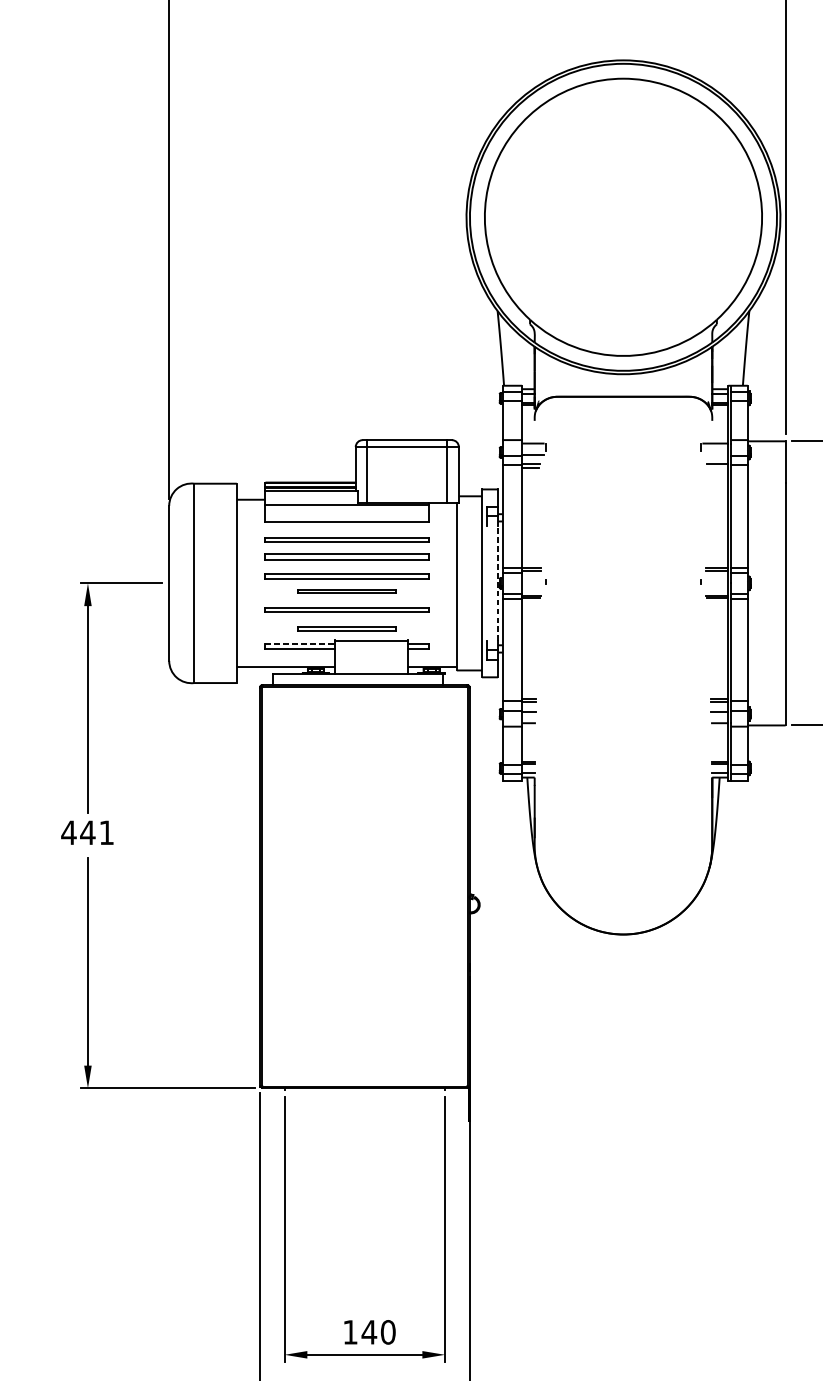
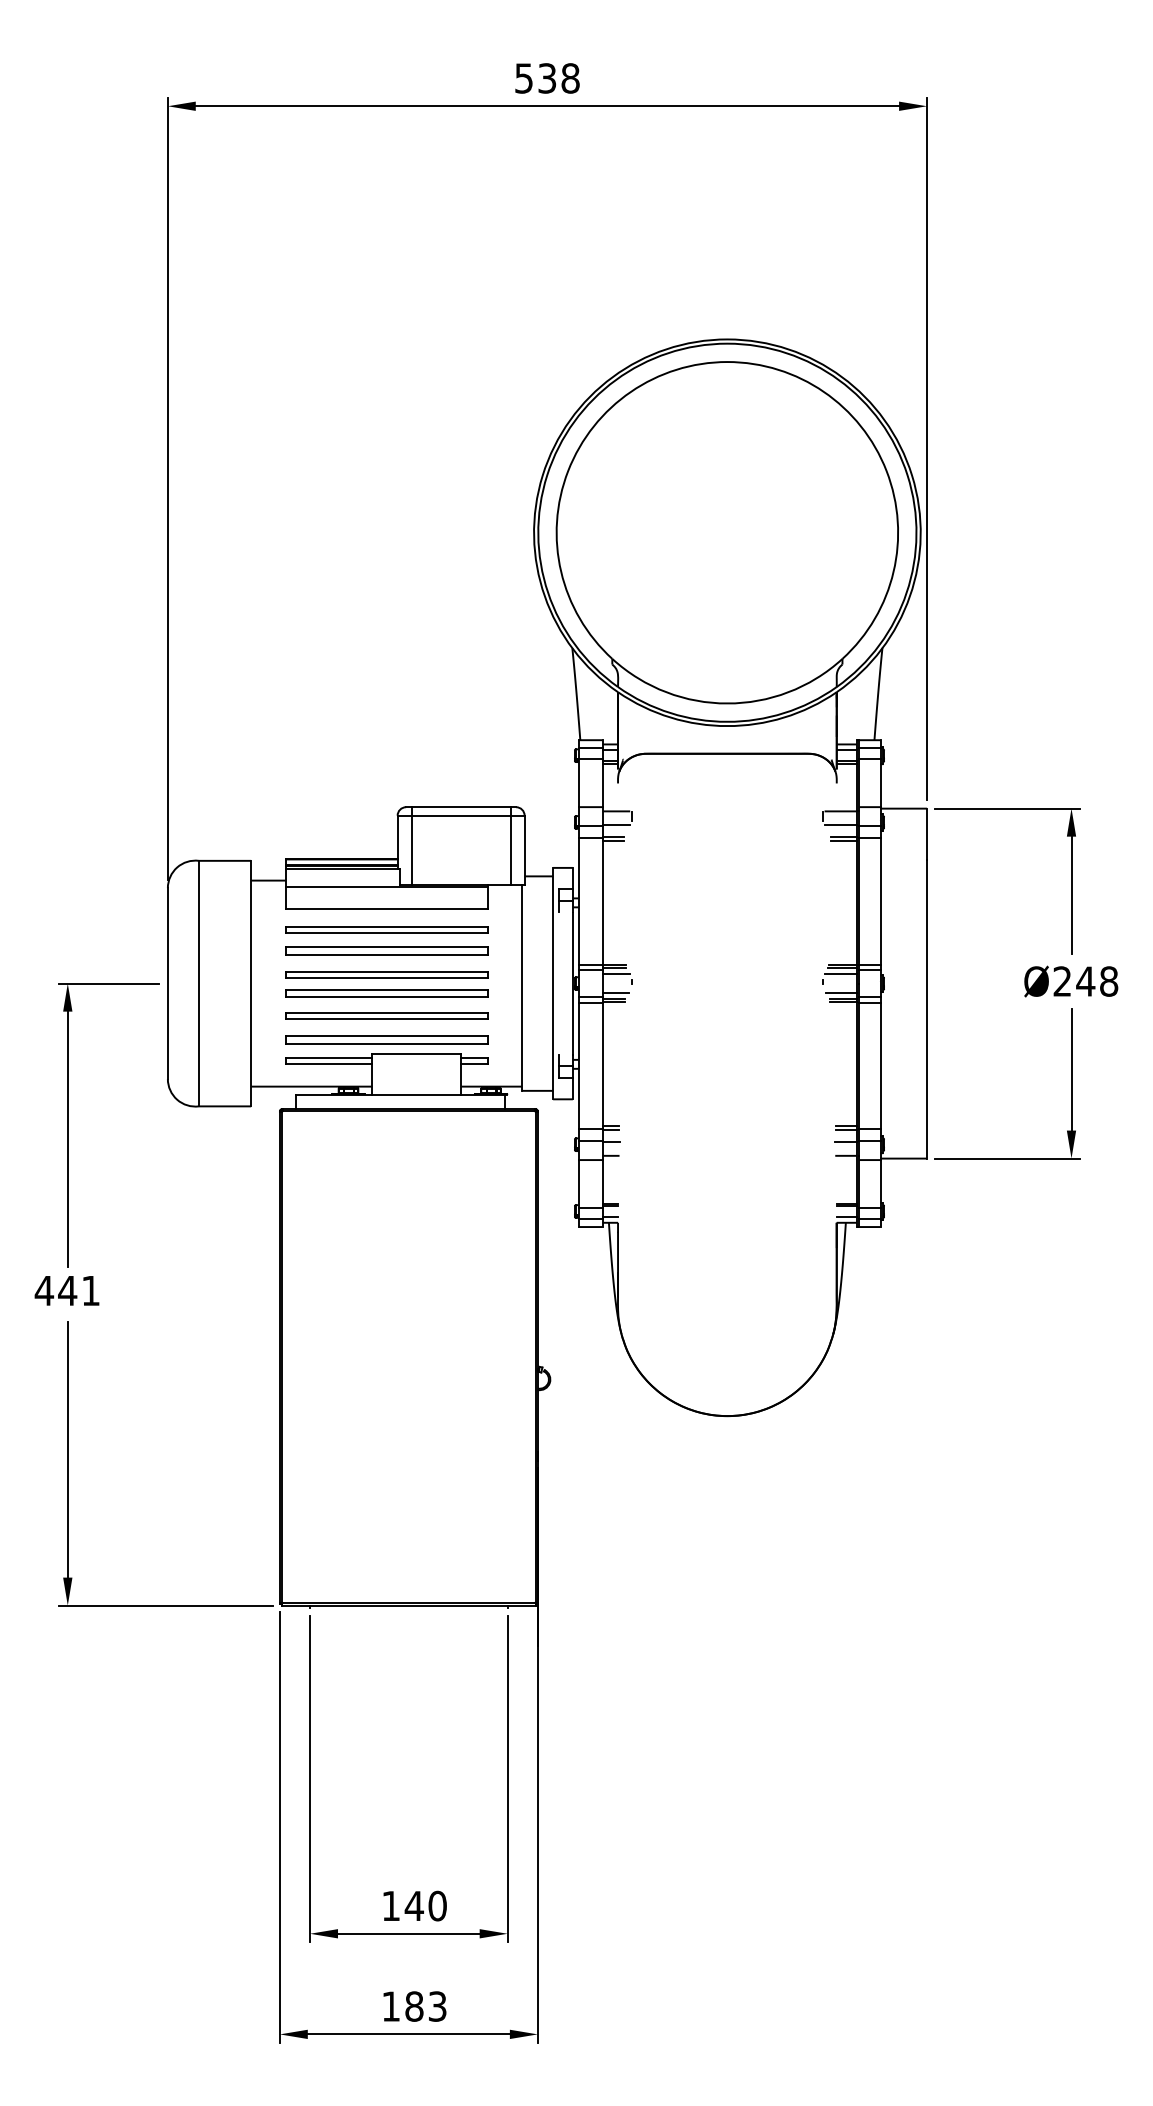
line: (715, 455) -> (840, 825), added
line: (717, 467) -> (843, 841), added
line: (533, 575) -> (616, 974), added
line: (715, 575) -> (840, 974), added
line: (497, 583) -> (572, 983), dashed -> solid
part: (346, 591) -> (386, 993), size x1.67
line: (532, 591) -> (615, 993), added
line: (715, 591) -> (840, 993), added
part: (346, 628) -> (386, 1039), size x1.67
line: (300, 644) -> (329, 1058), dashed -> solid

